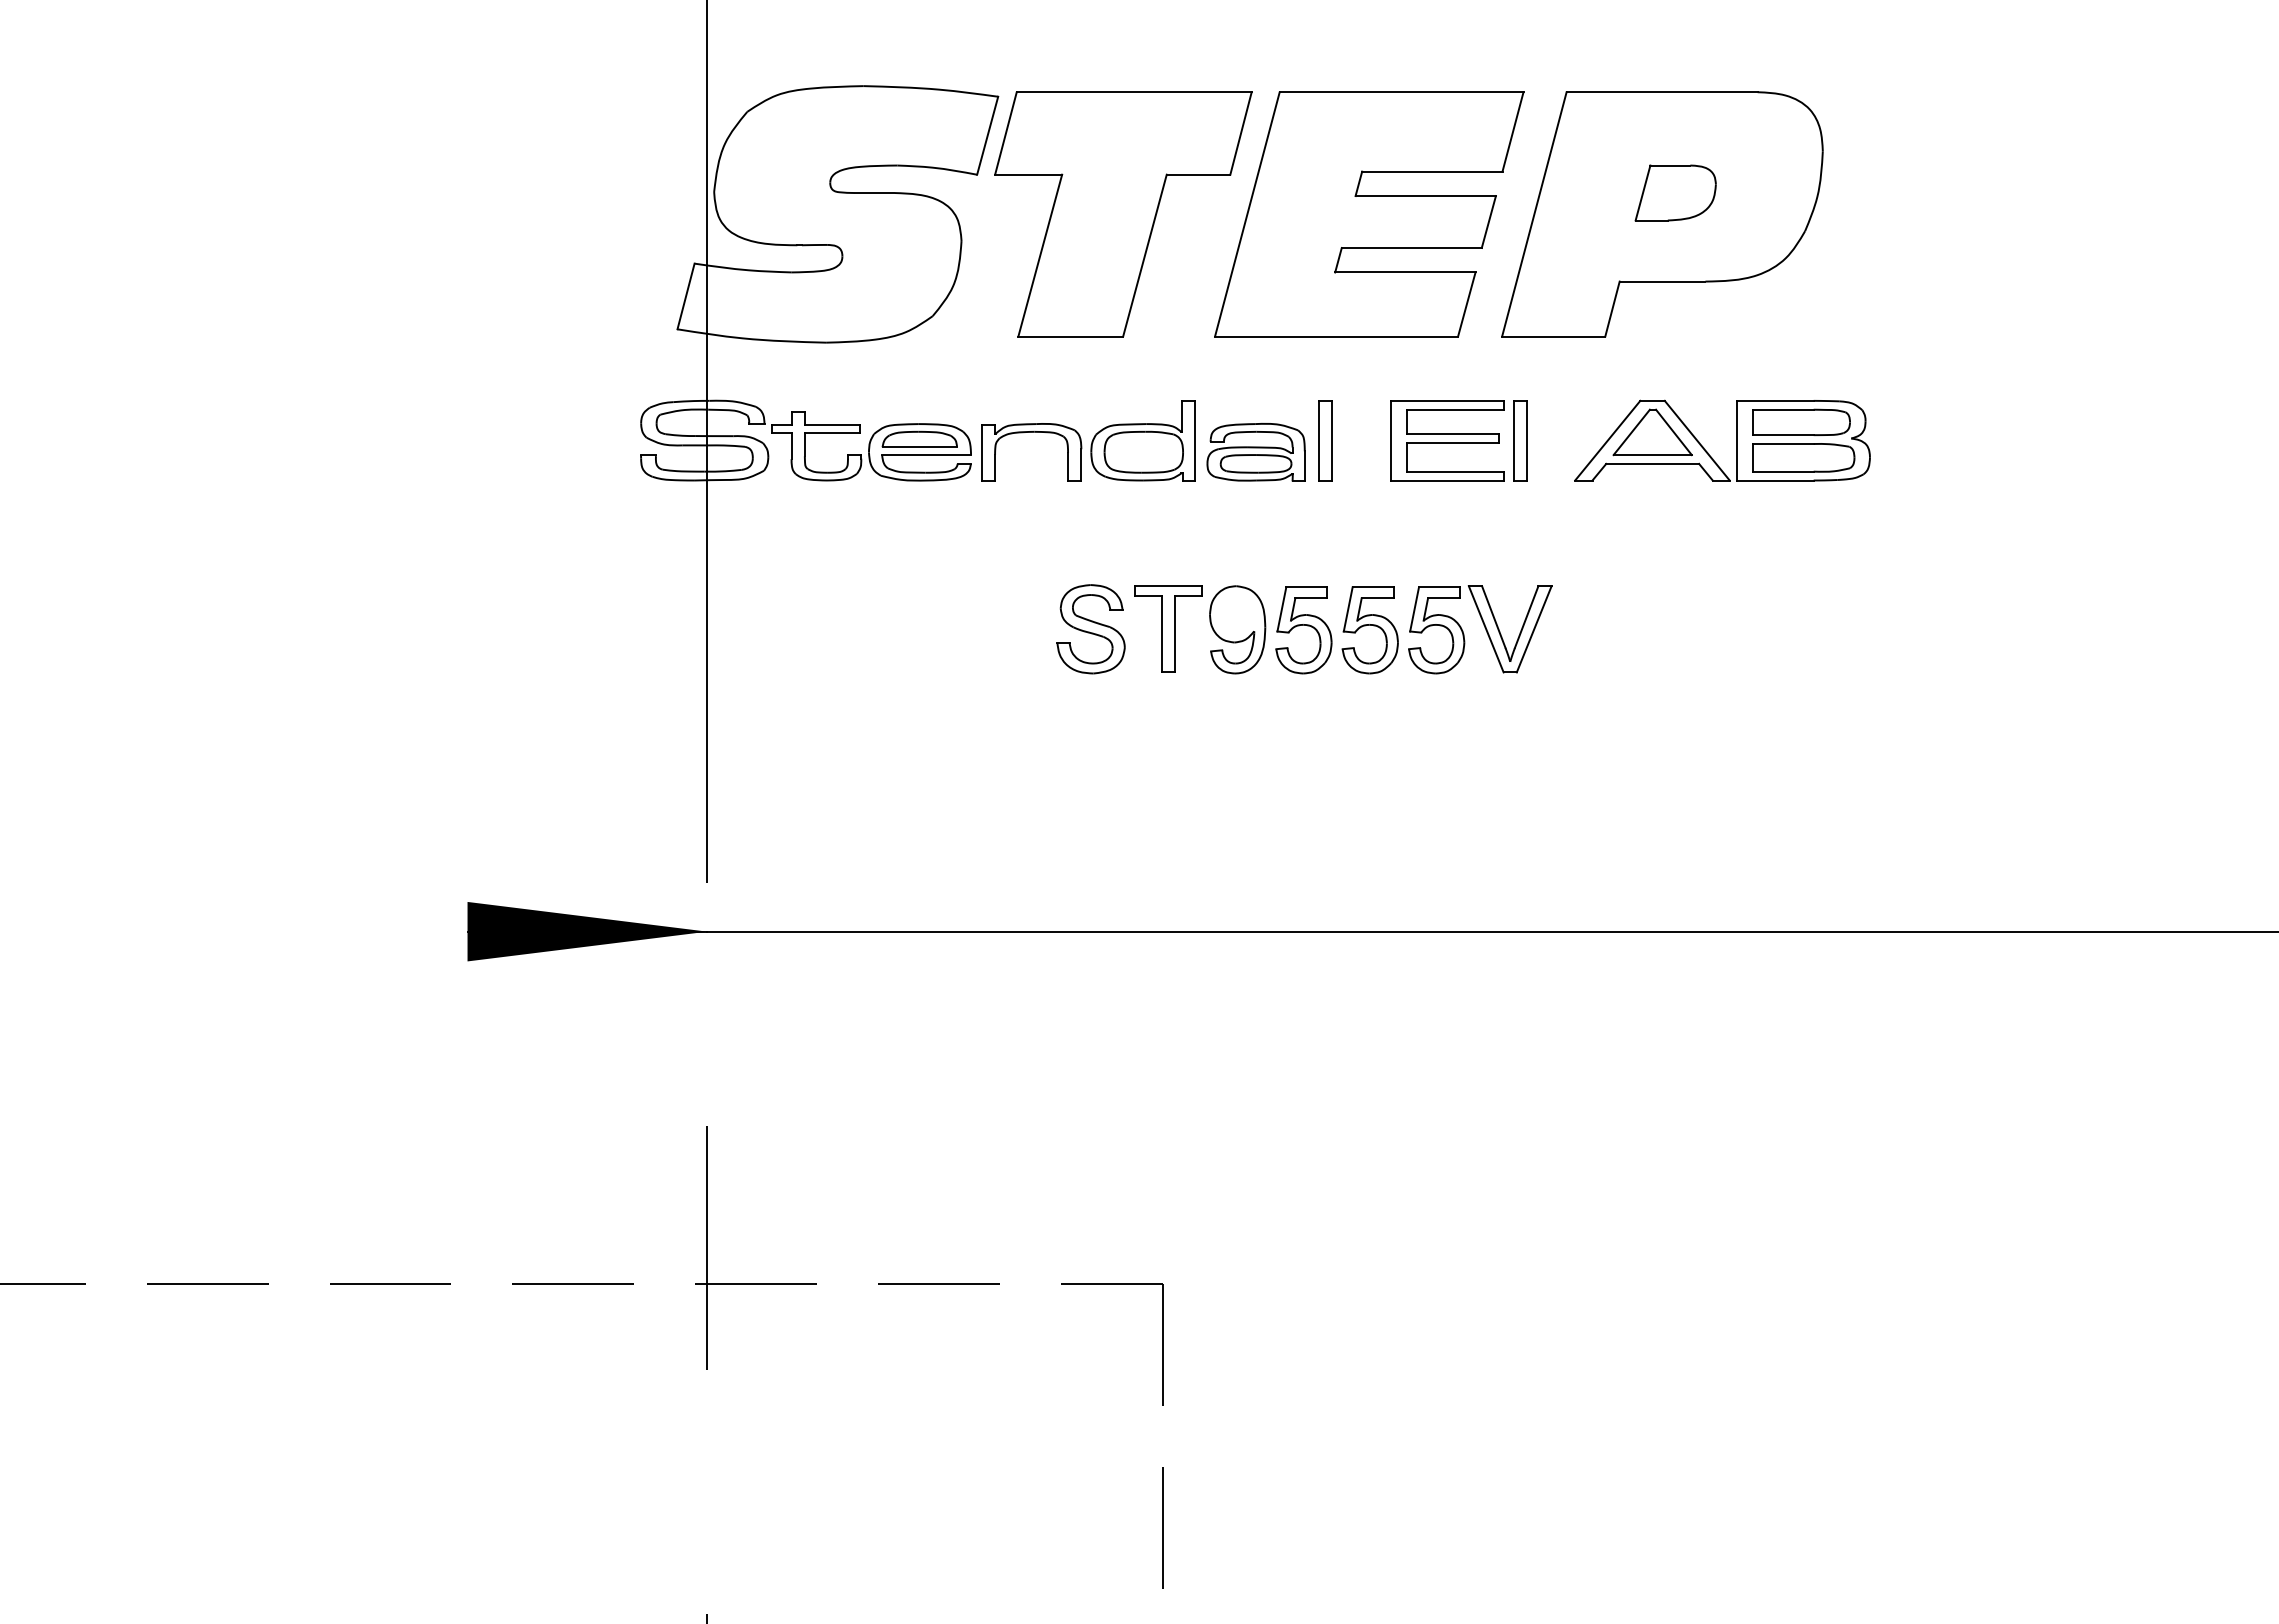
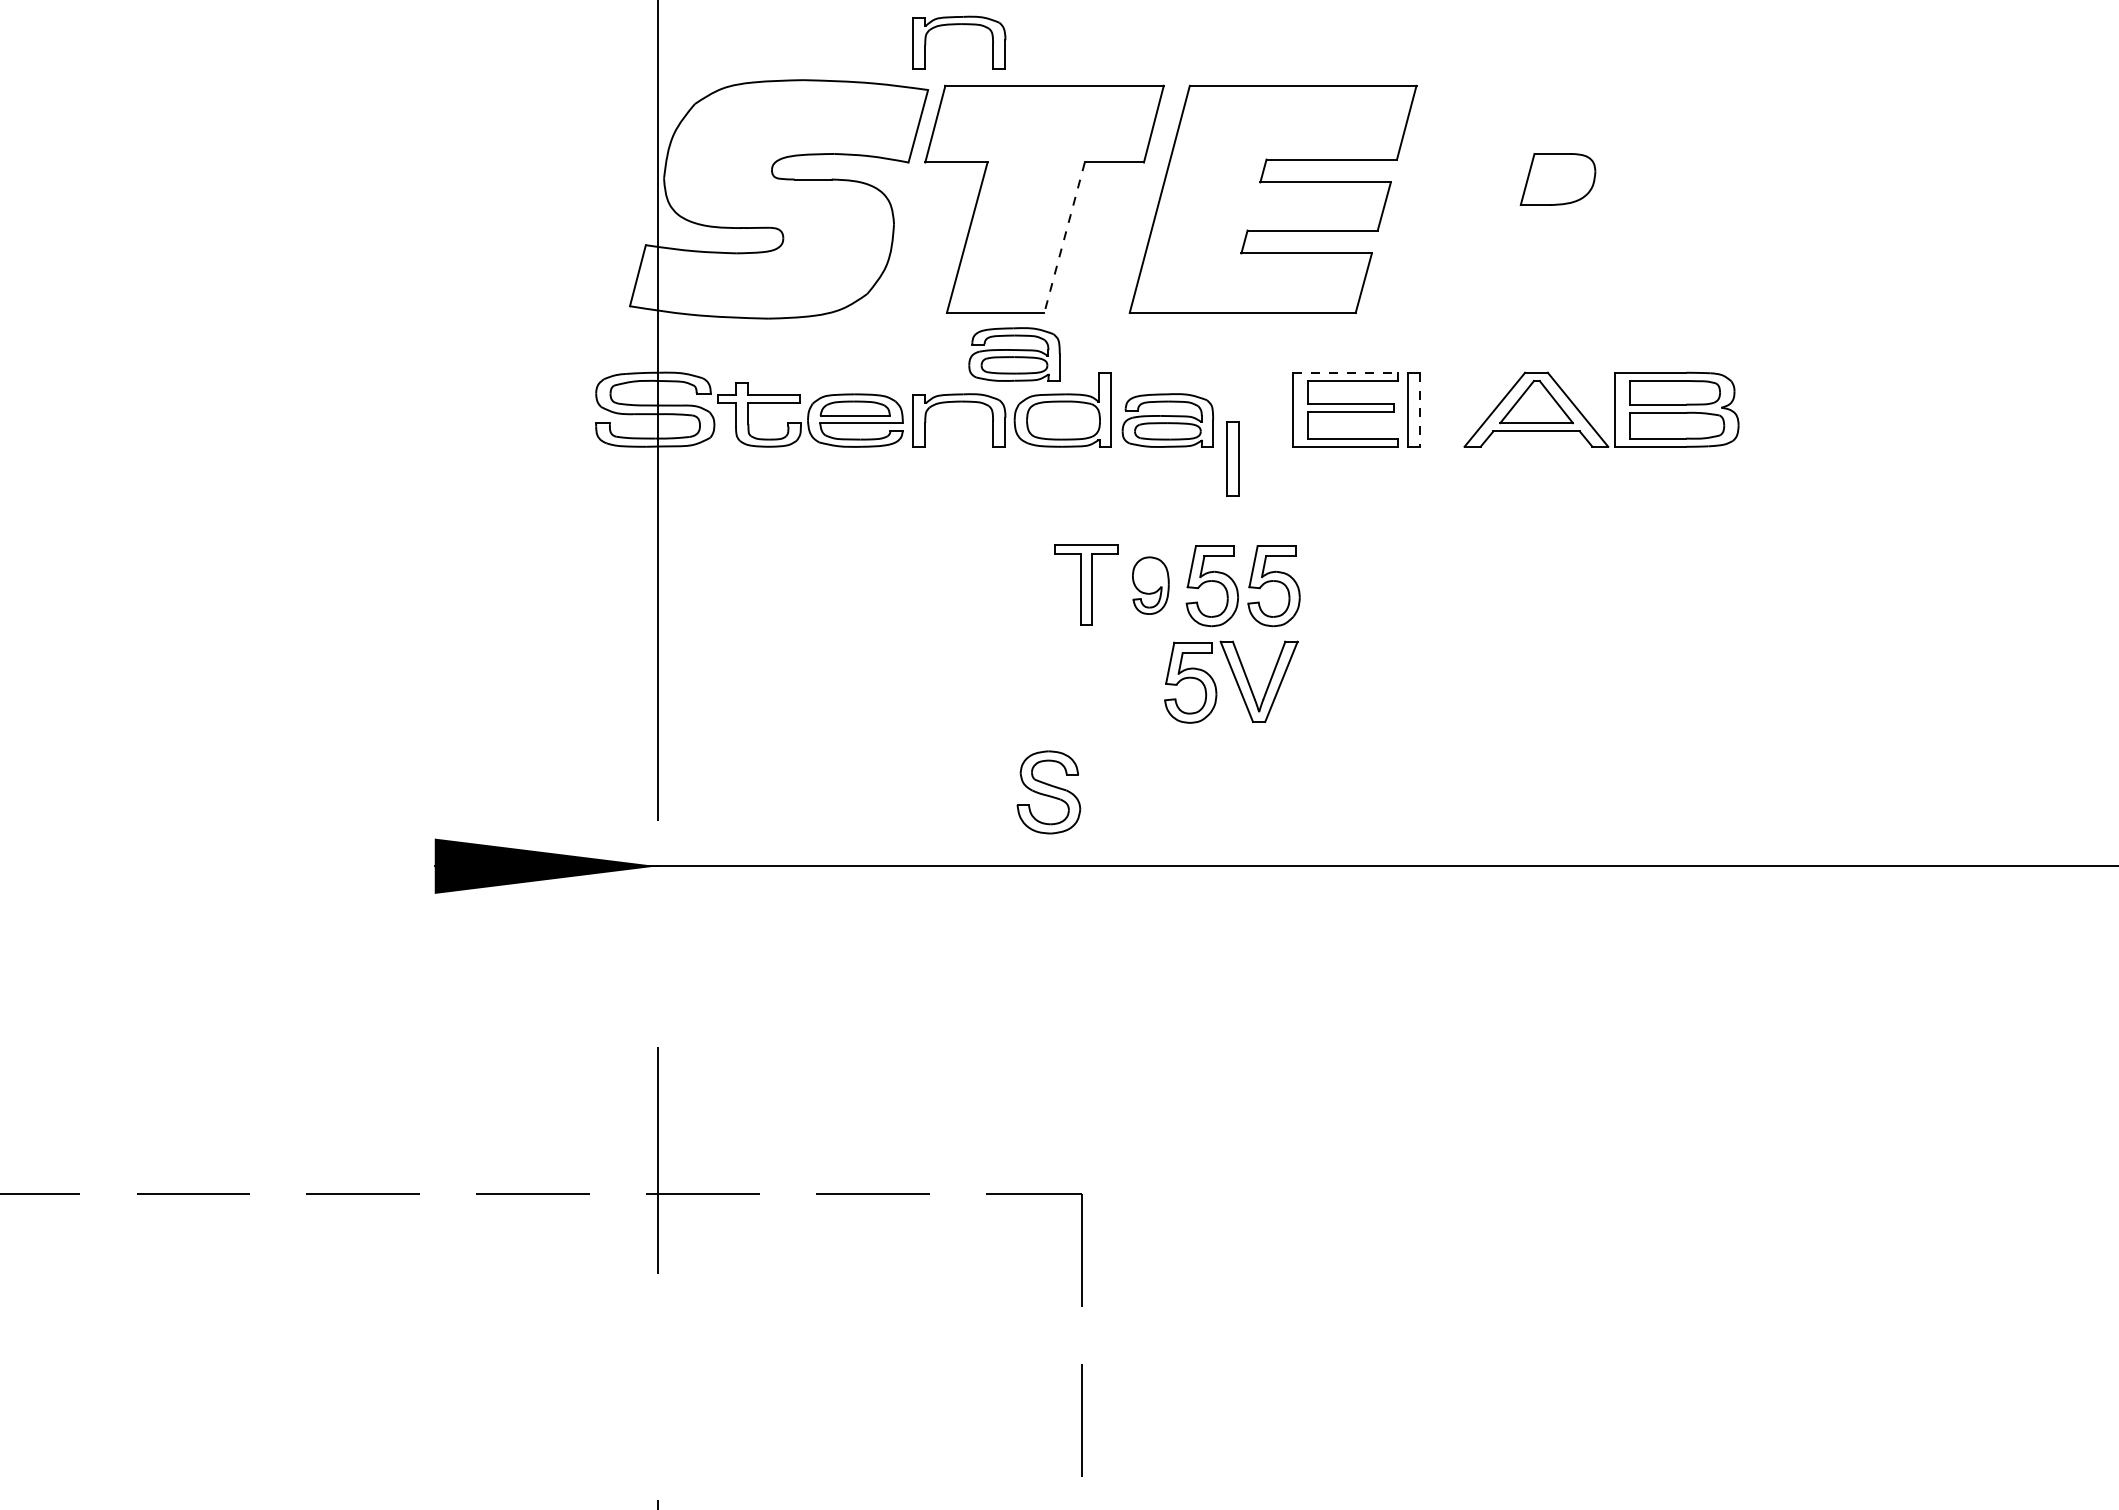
part: (1031, 26) -> (959, 24), added
part: (1662, 214) -> (1545, 199), removed
line: (1144, 255) -> (1064, 237), solid -> dashed
part: (1090, 381) -> (1013, 354), added
line: (1447, 400) -> (1345, 372), solid -> dashed
part: (1325, 440) -> (1232, 458), moved
line: (1527, 440) -> (1420, 409), solid -> dashed
part: (1090, 629) -> (1048, 792), moved
part: (1237, 629) -> (1150, 585), size x0.7
part: (1480, 629) -> (1231, 682), moved

